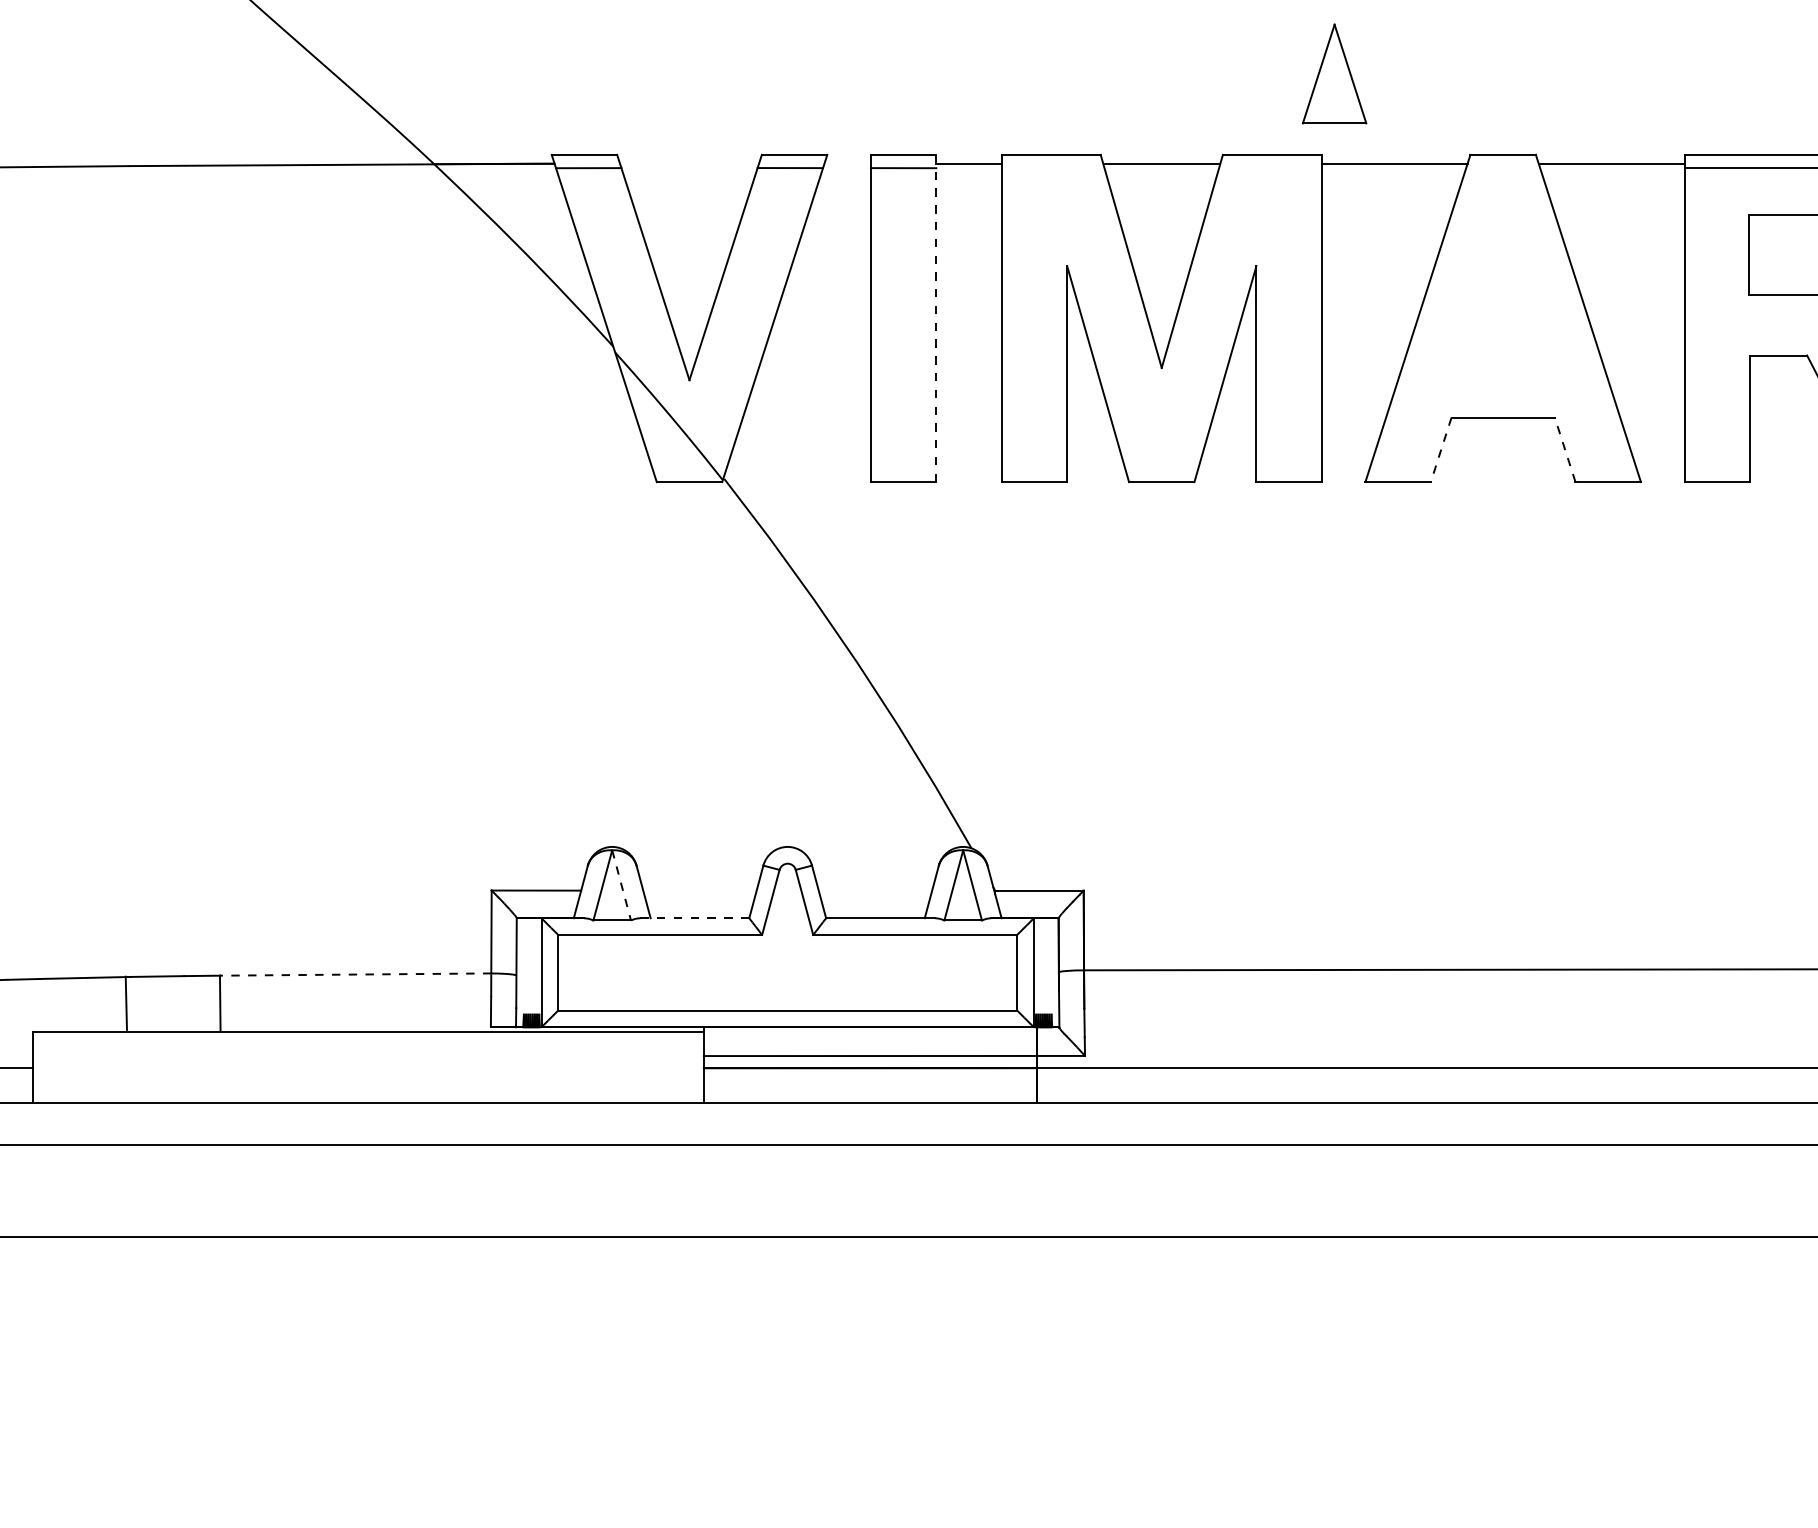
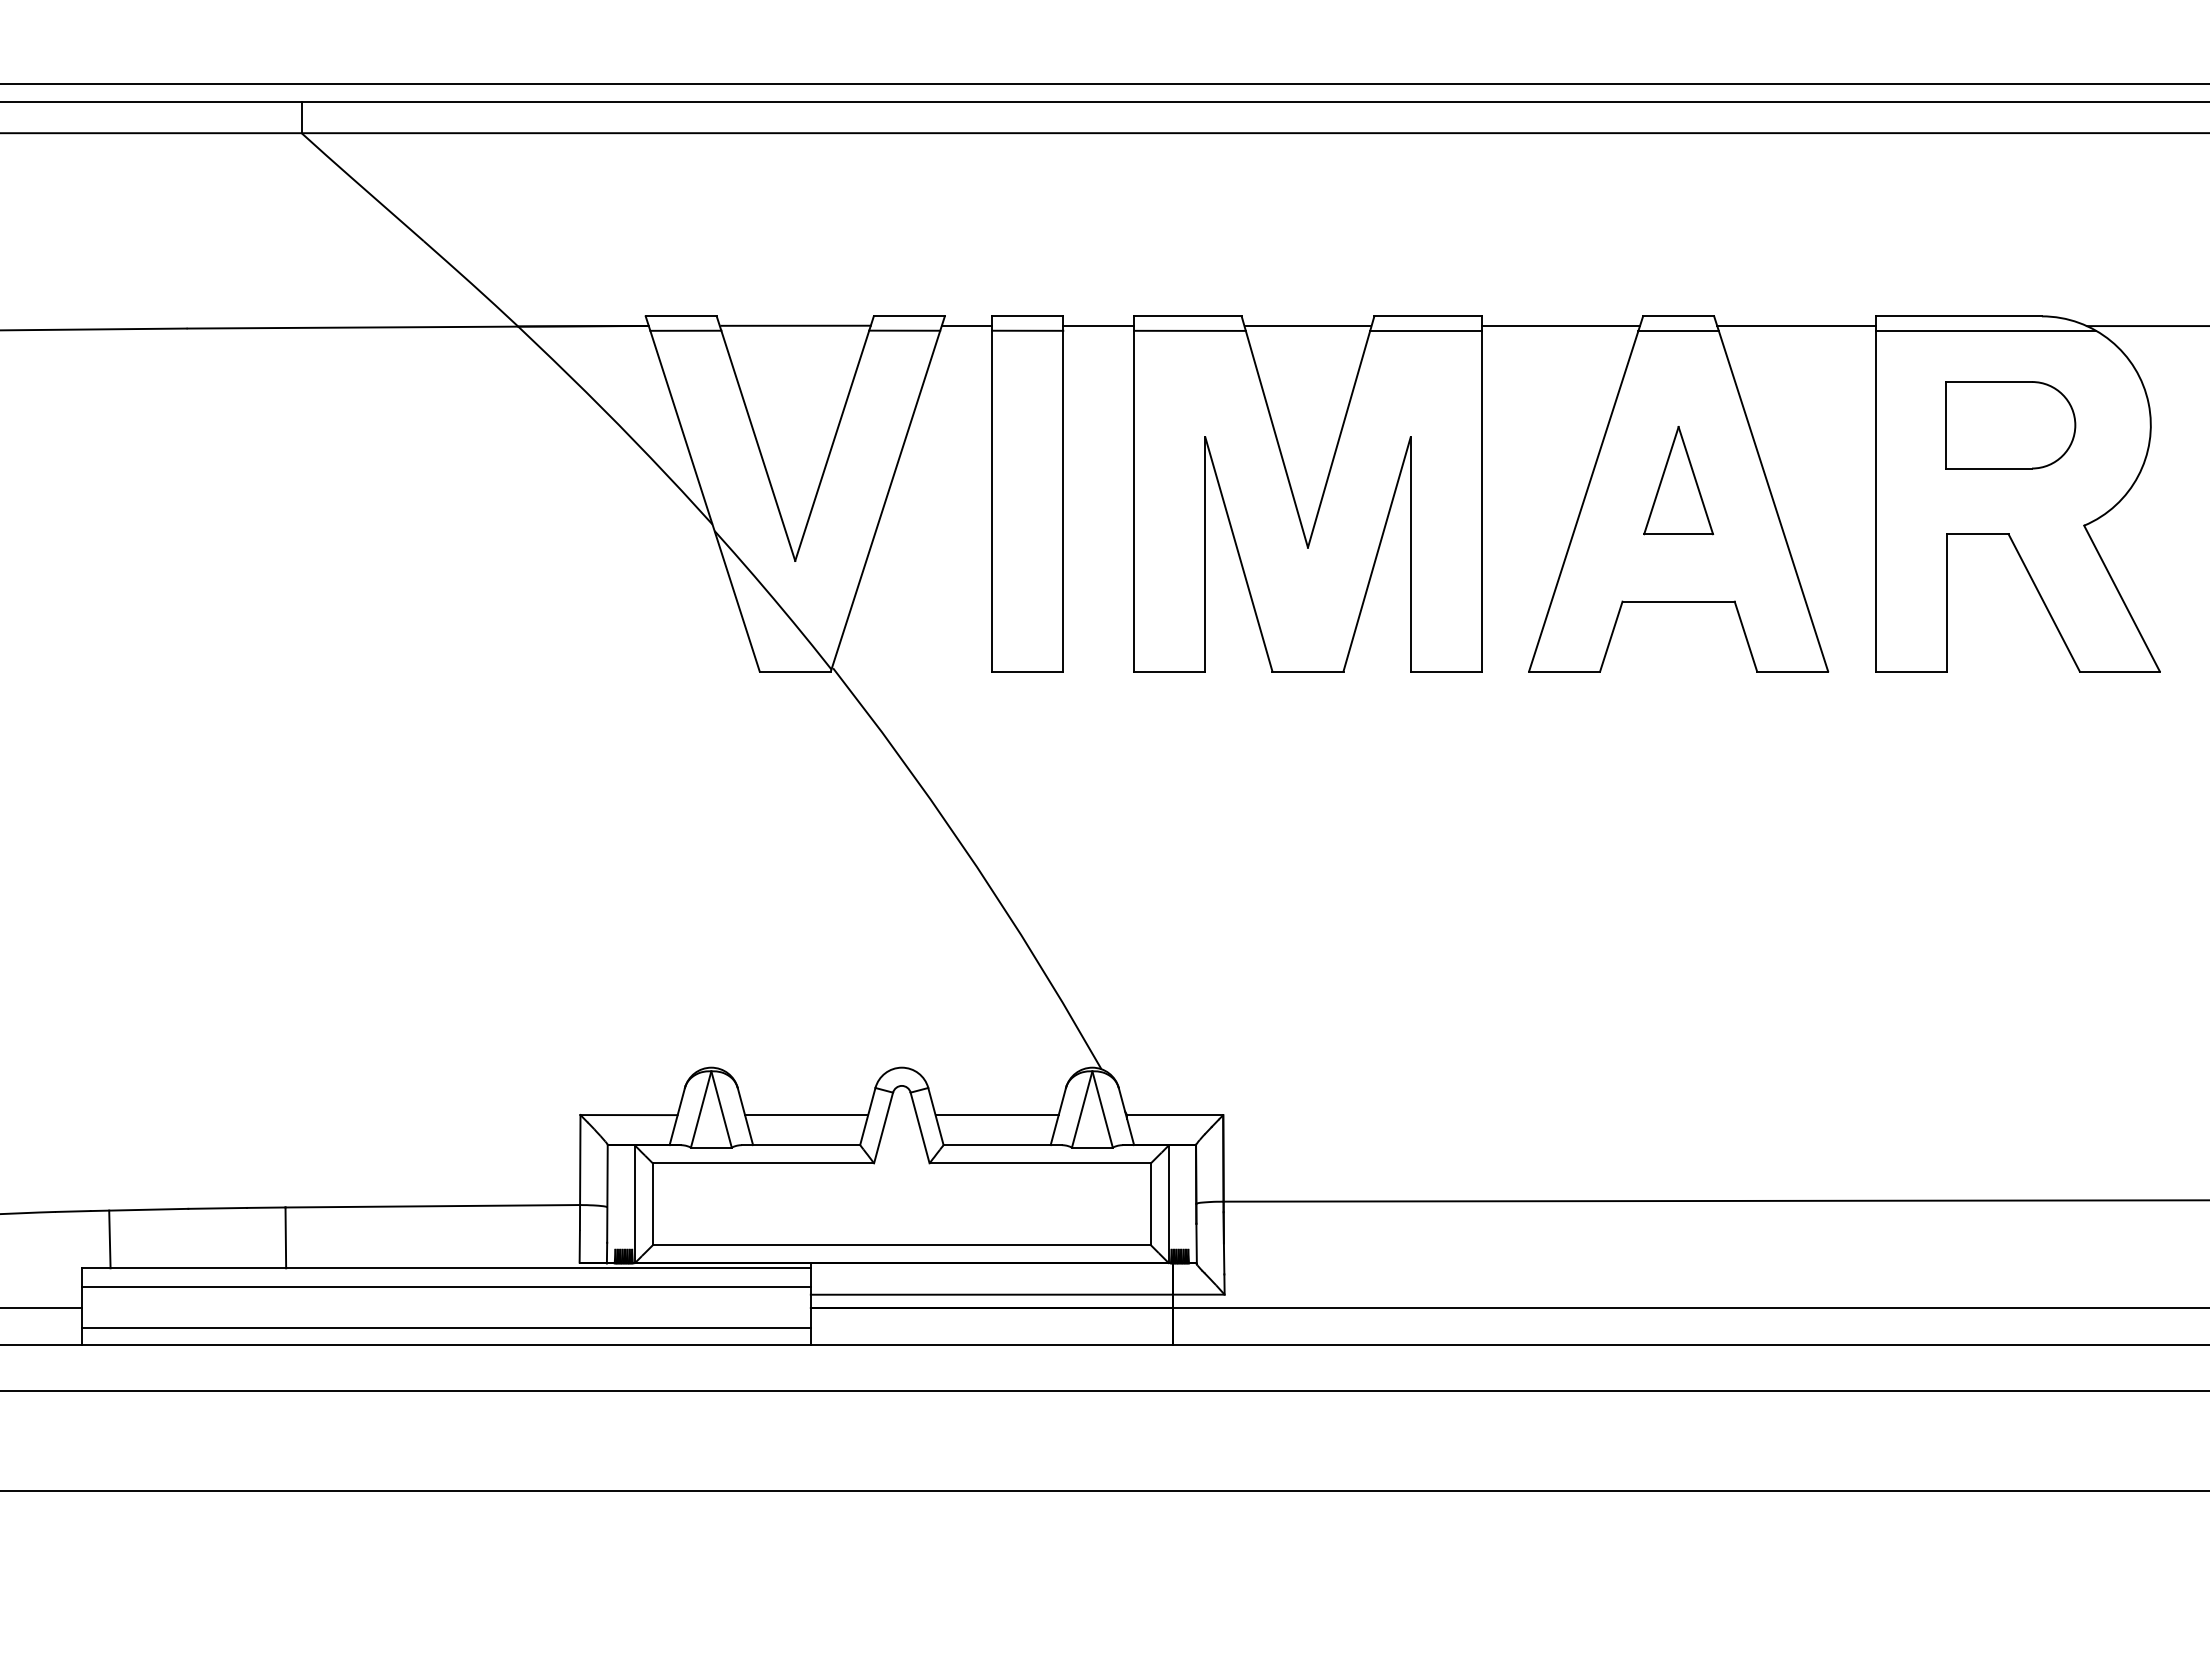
part: (1334, 73) -> (1678, 480), moved
line: (689, 163) -> (795, 325), added
line: (847, 163) -> (966, 325), added
line: (1052, 167) -> (1189, 330), added
line: (1270, 167) -> (1425, 330), added
line: (1503, 167) -> (1678, 330), added
line: (936, 318) -> (1063, 493), dashed -> solid
line: (1441, 449) -> (1611, 636), dashed -> solid
line: (1564, 449) -> (1745, 636), dashed -> solid
line: (621, 885) -> (721, 1109), dashed -> solid
line: (699, 890) -> (806, 1115), added
line: (874, 890) -> (996, 1115), added
line: (694, 918) -> (800, 1145), dashed -> solid
line: (355, 974) -> (432, 1206), dashed -> solid
line: (126, 1003) -> (109, 1239), moved
line: (368, 1048) -> (446, 1286), added
line: (368, 1086) -> (446, 1327), added

